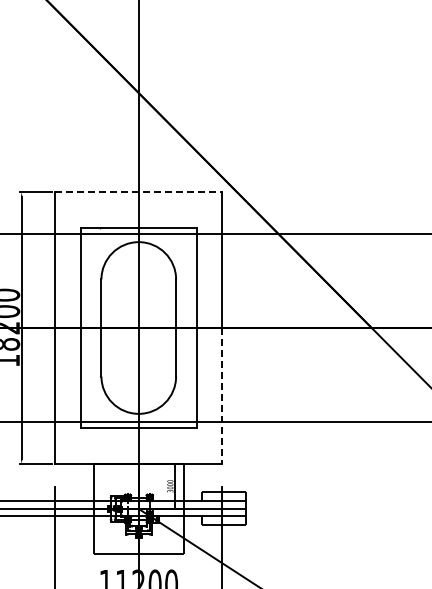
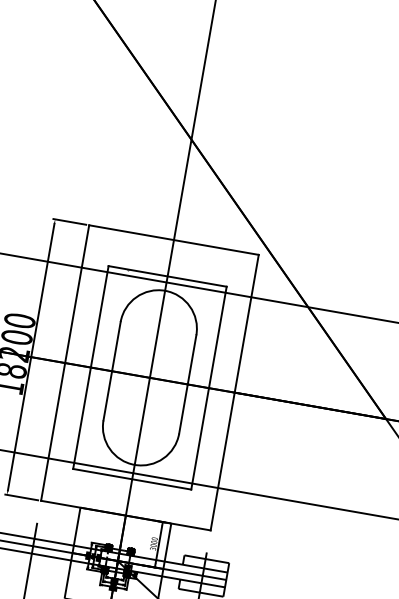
line: (138, 192) -> (173, 240), dashed -> solid
line: (222, 395) -> (222, 461), dashed -> solid

